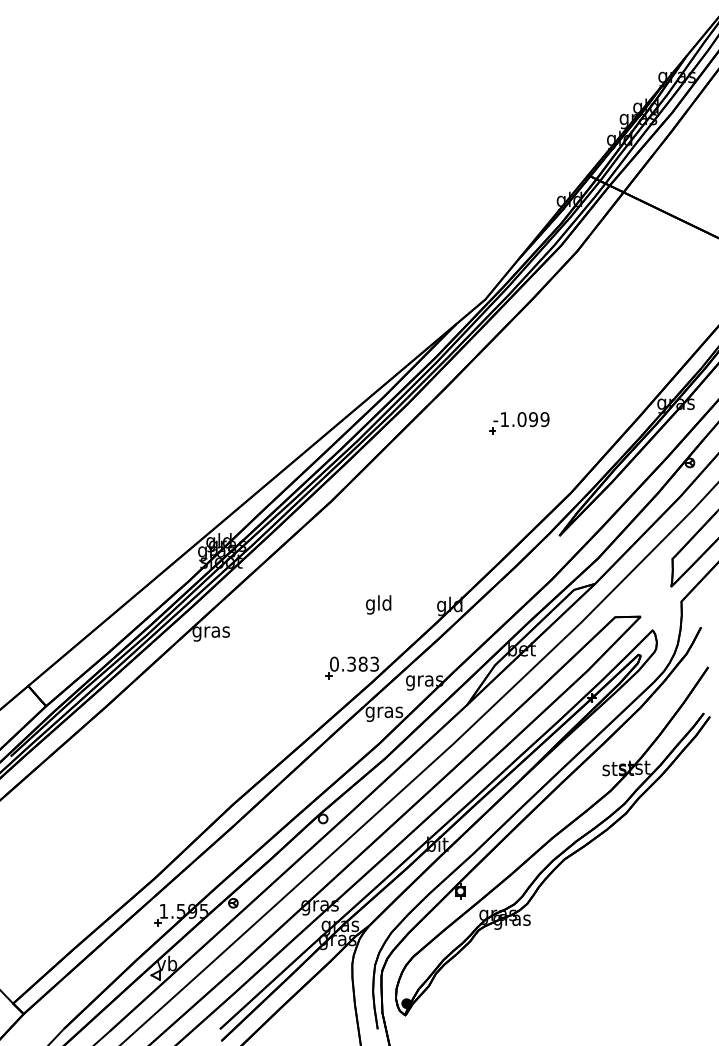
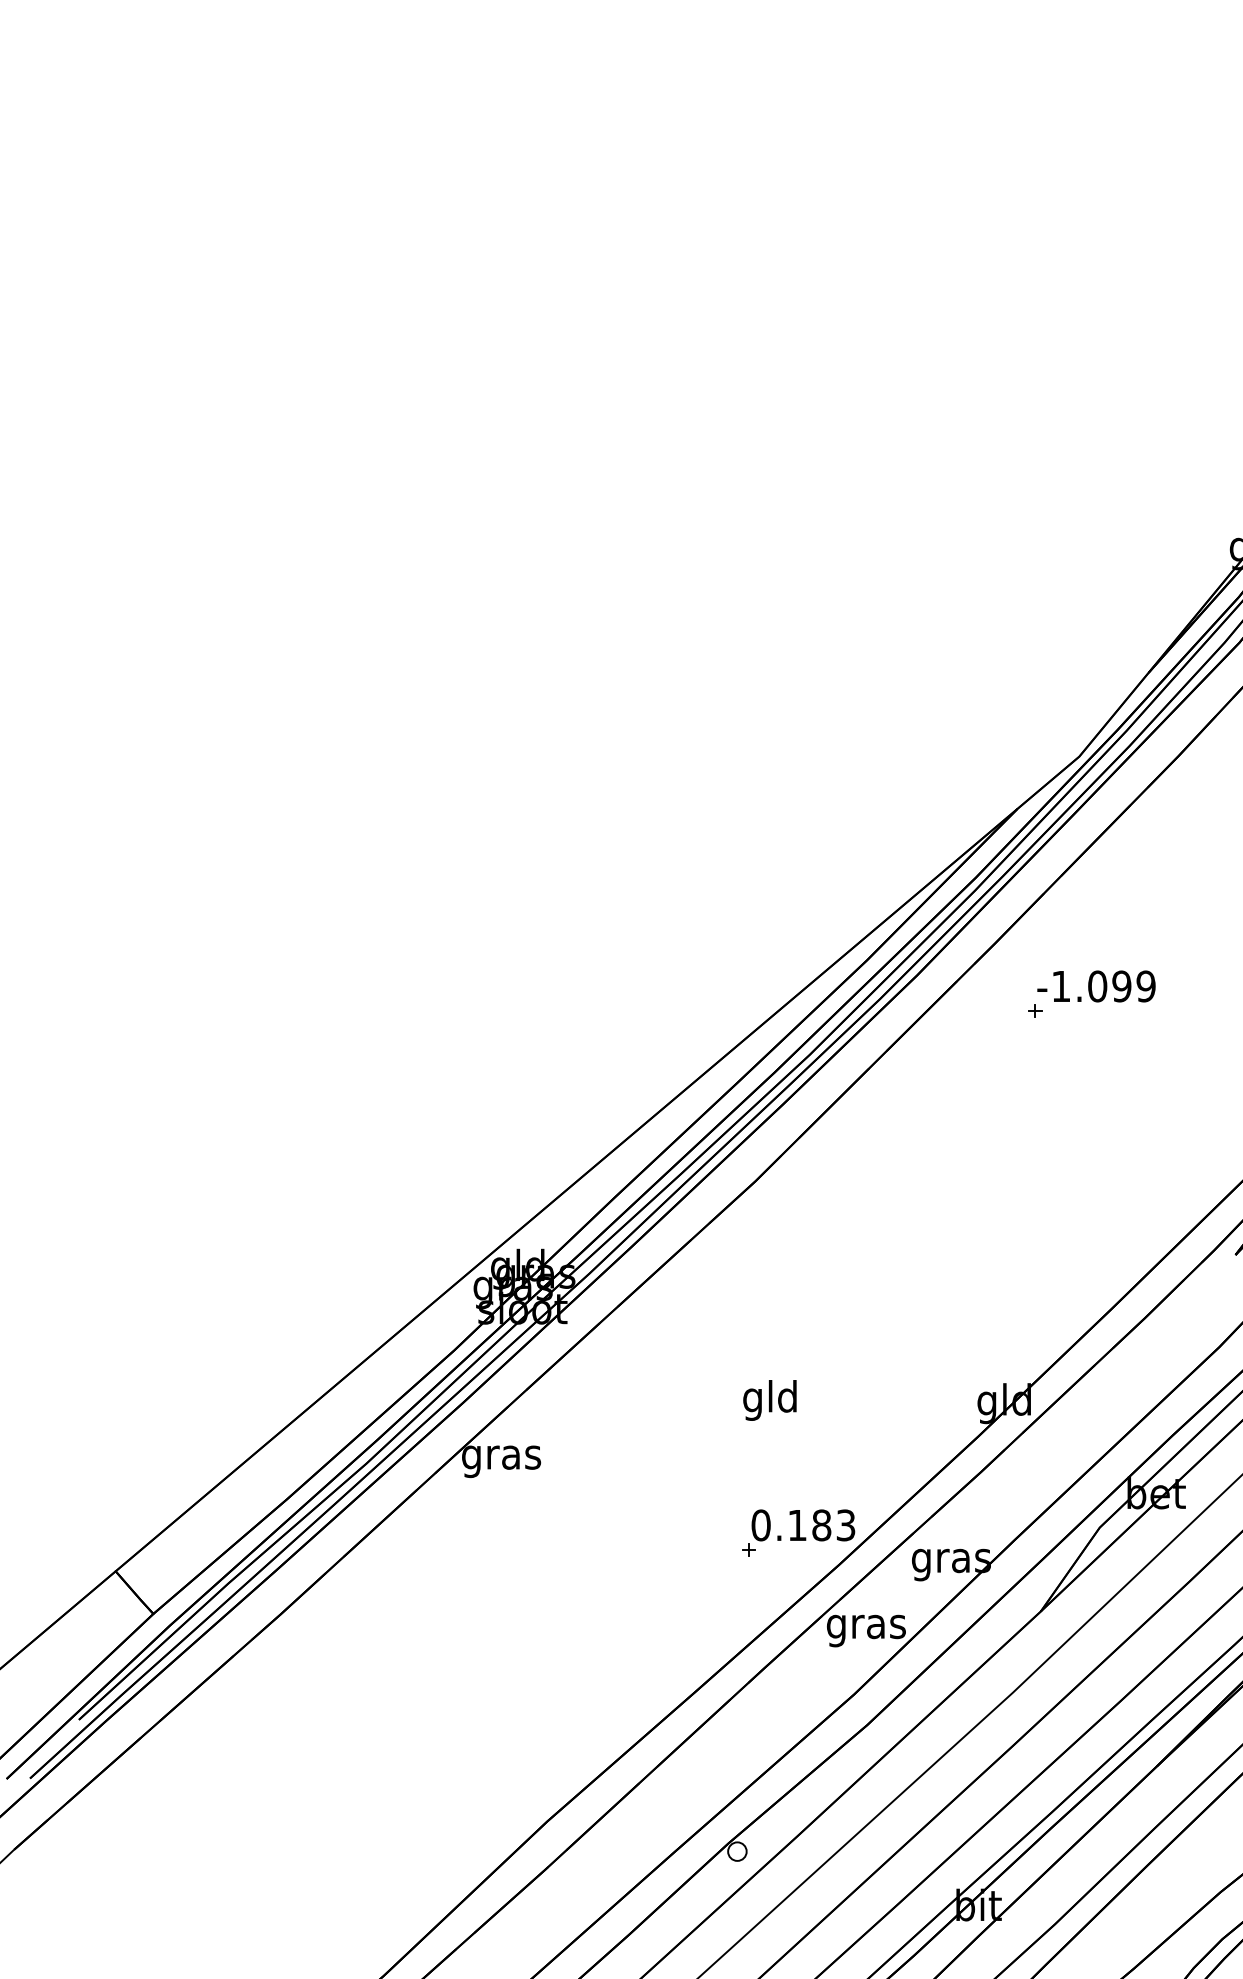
part: (519, 423) -> (1092, 994), moved
text: (378, 604) -> (769, 1399), moved
text: (351, 663) -> (797, 1523), 0.383 -> 0.183

